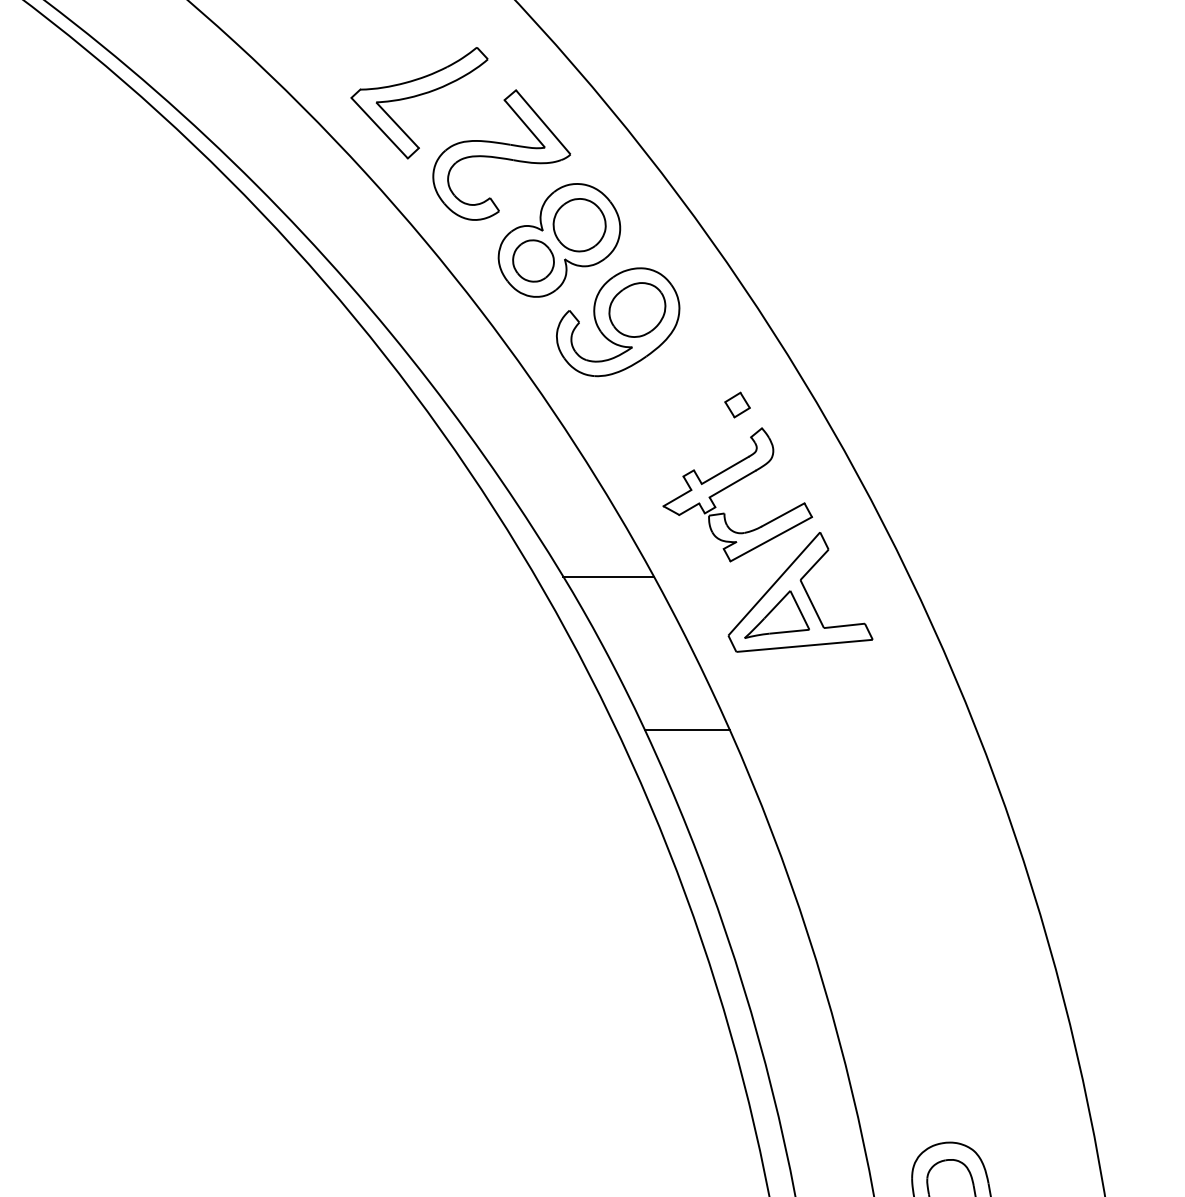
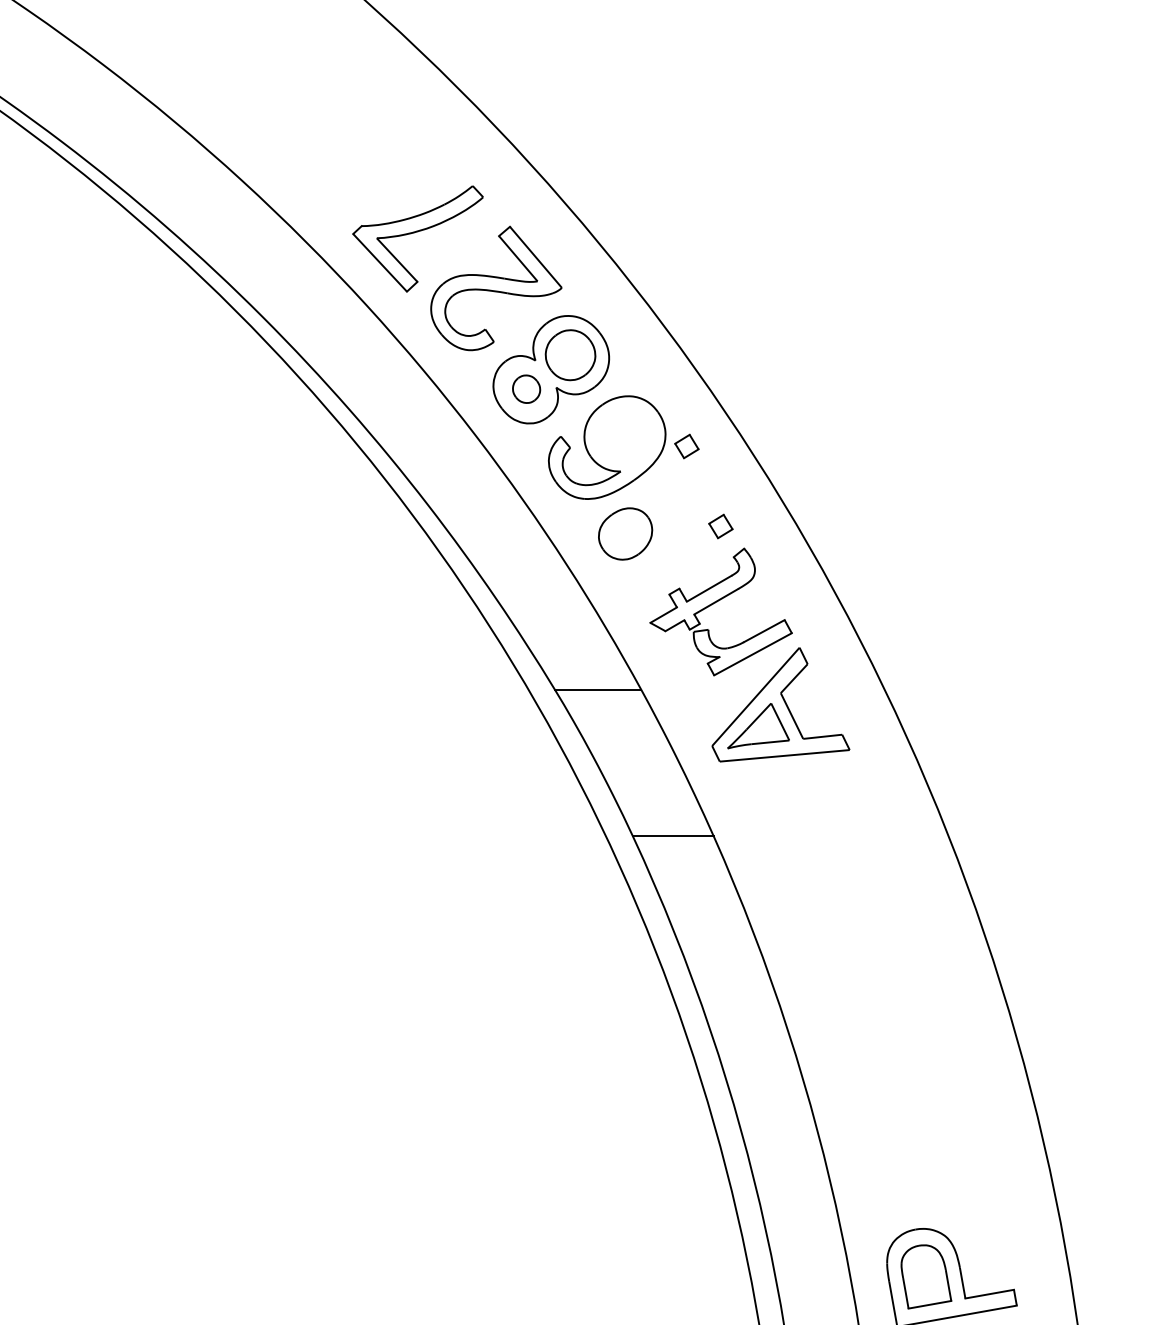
part: (533, 260) -> (526, 388), size x0.7
part: (637, 309) -> (625, 533), moved
part: (701, 321) -> (686, 446), added

